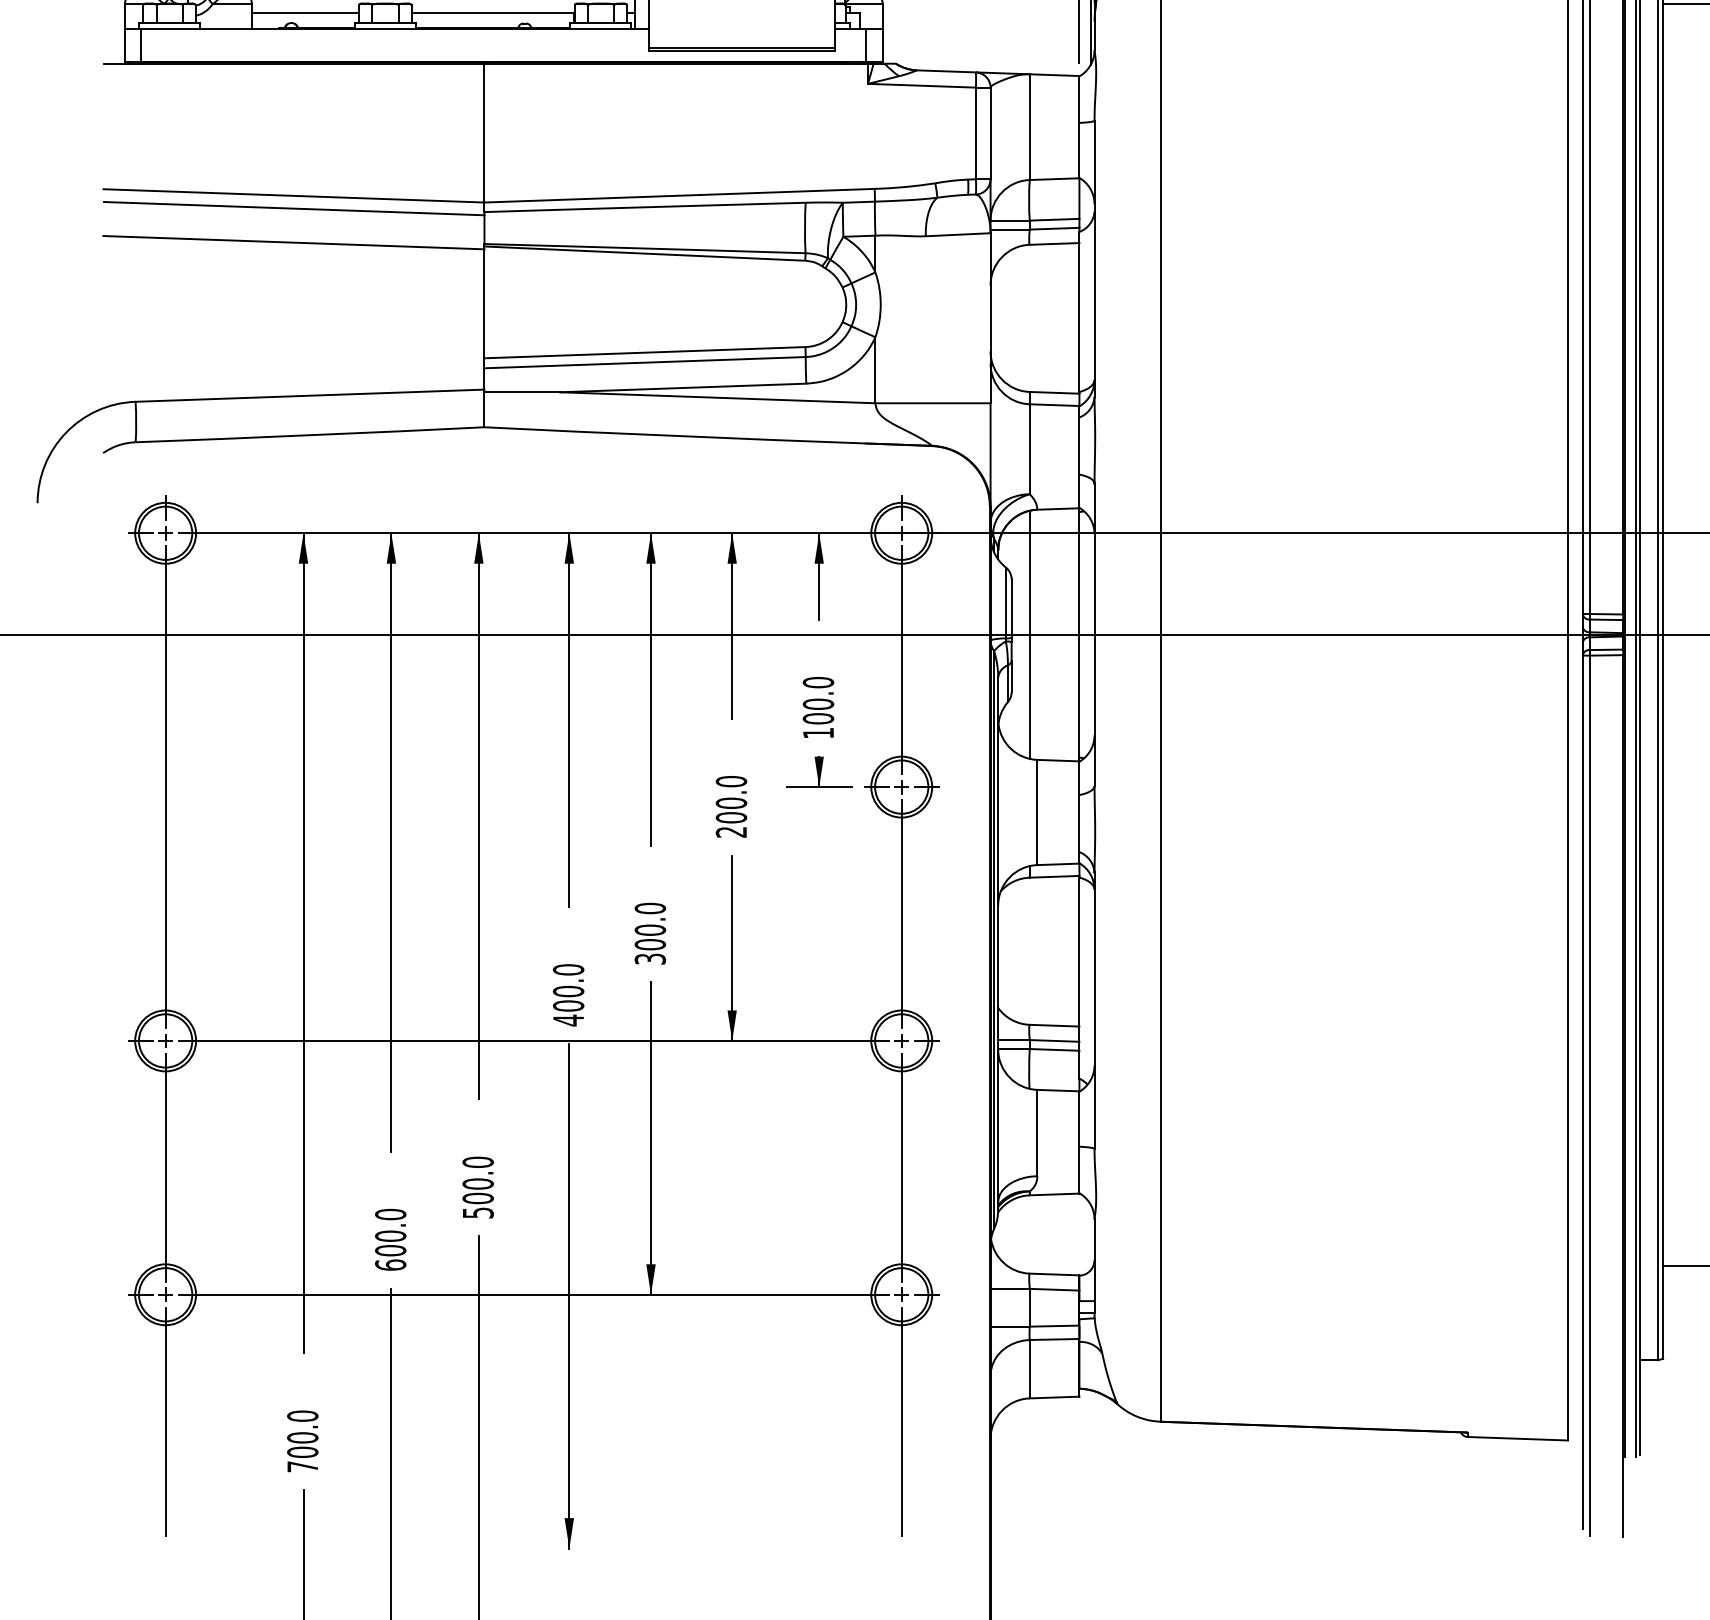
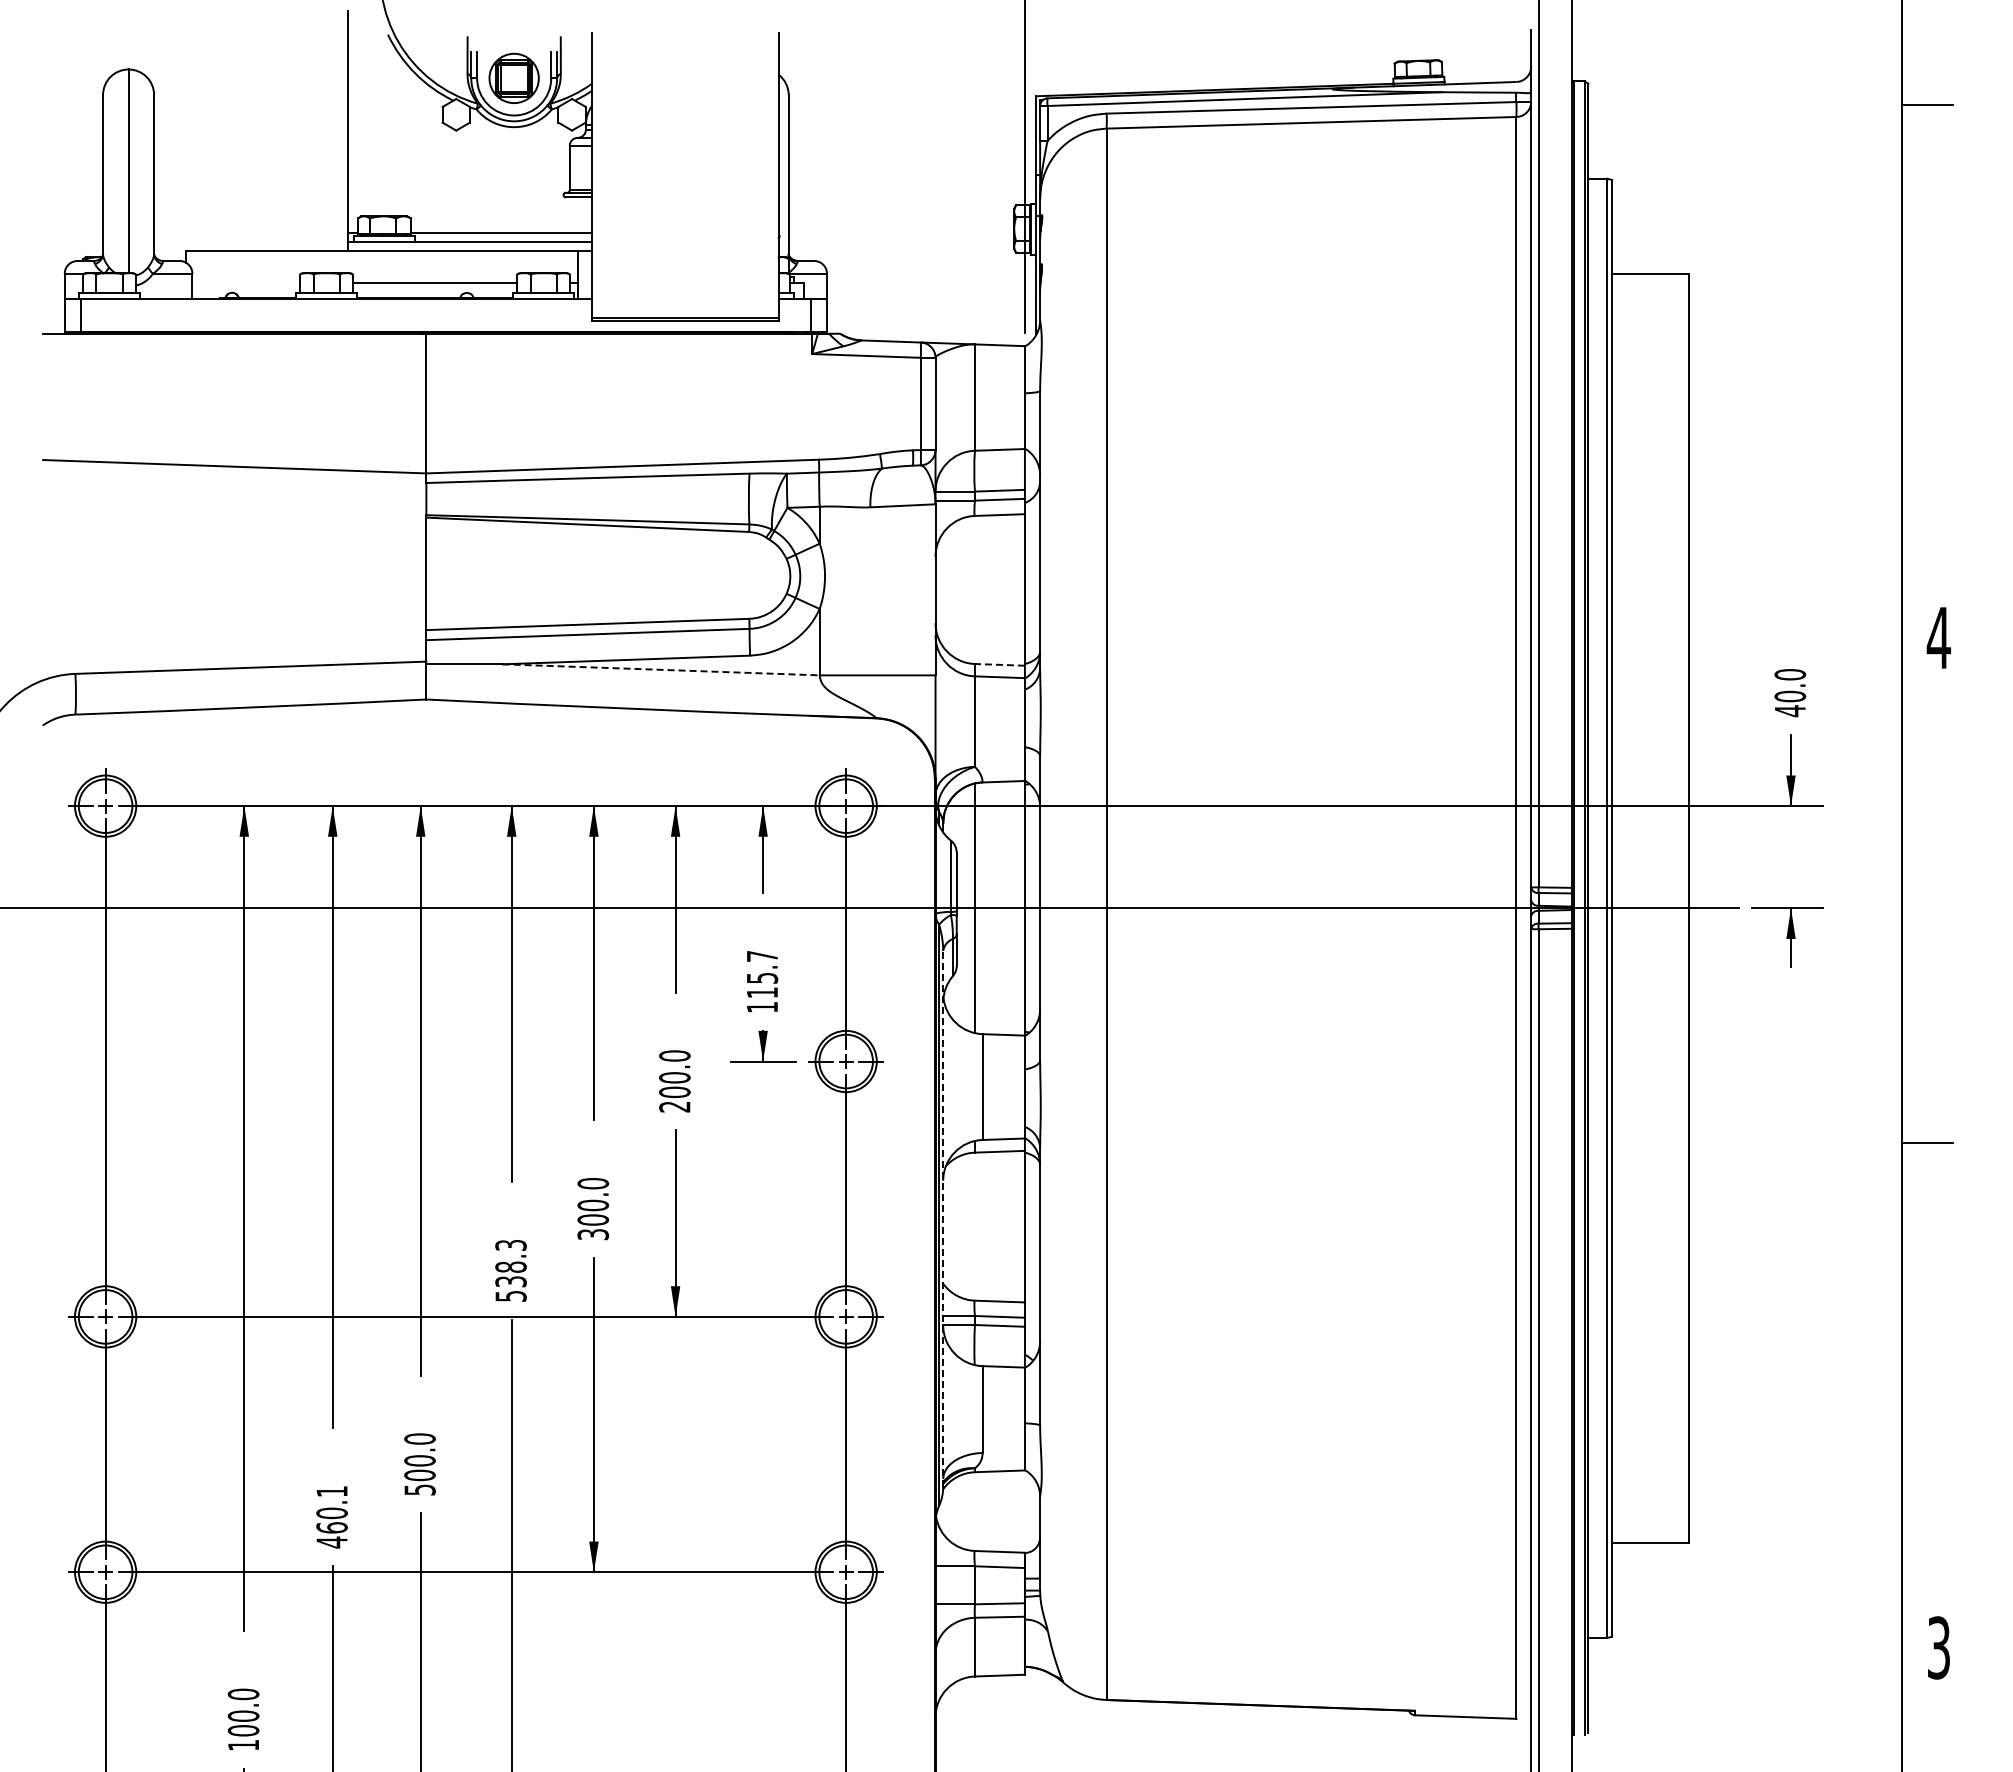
line: (304, 13) -> (245, 283), removed
line: (293, 208) -> (234, 479), removed
line: (293, 242) -> (234, 513), removed
line: (1054, 392) -> (999, 664), solid -> dashed
line: (718, 397) -> (661, 669), solid -> dashed
text: (818, 700) -> (762, 974), 100.0 -> 115.7
line: (998, 943) -> (943, 1218), solid -> dashed
text: (568, 994) -> (510, 1270), 400.0 -> 538.3
text: (390, 1239) -> (331, 1516), 600.0 -> 460.1
text: (302, 1466) -> (243, 1745), 700.0 -> 100.0

